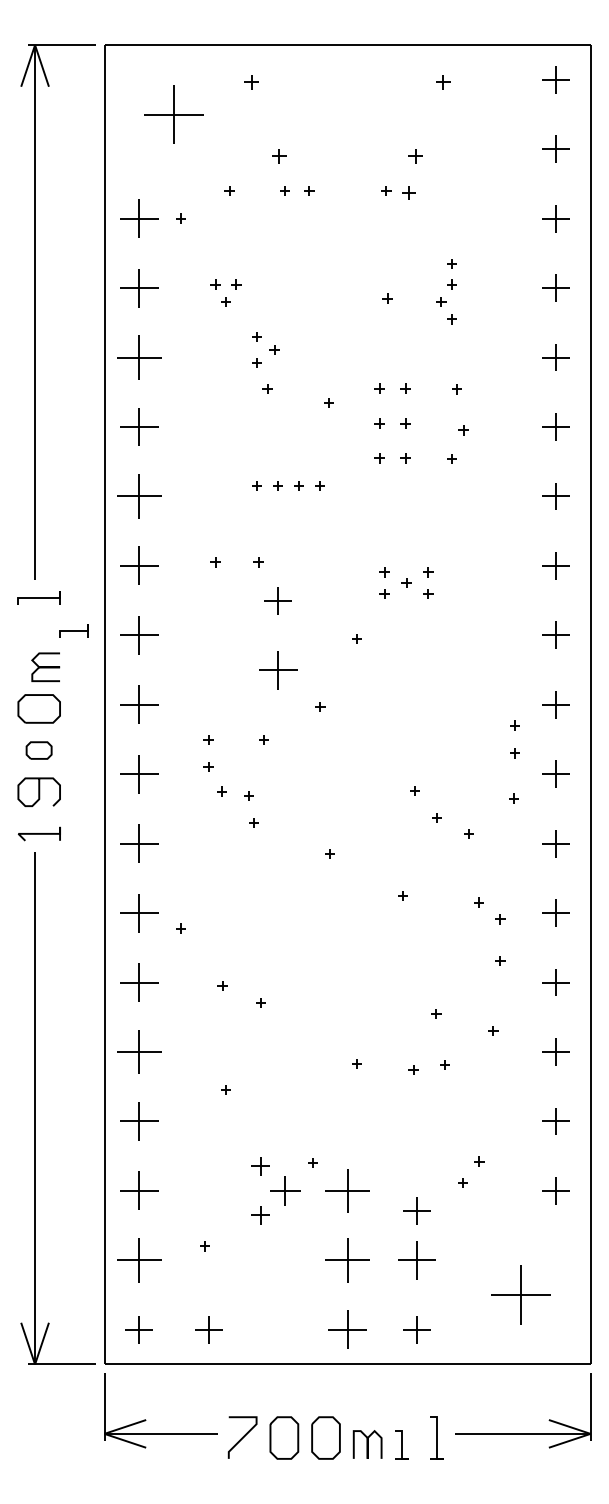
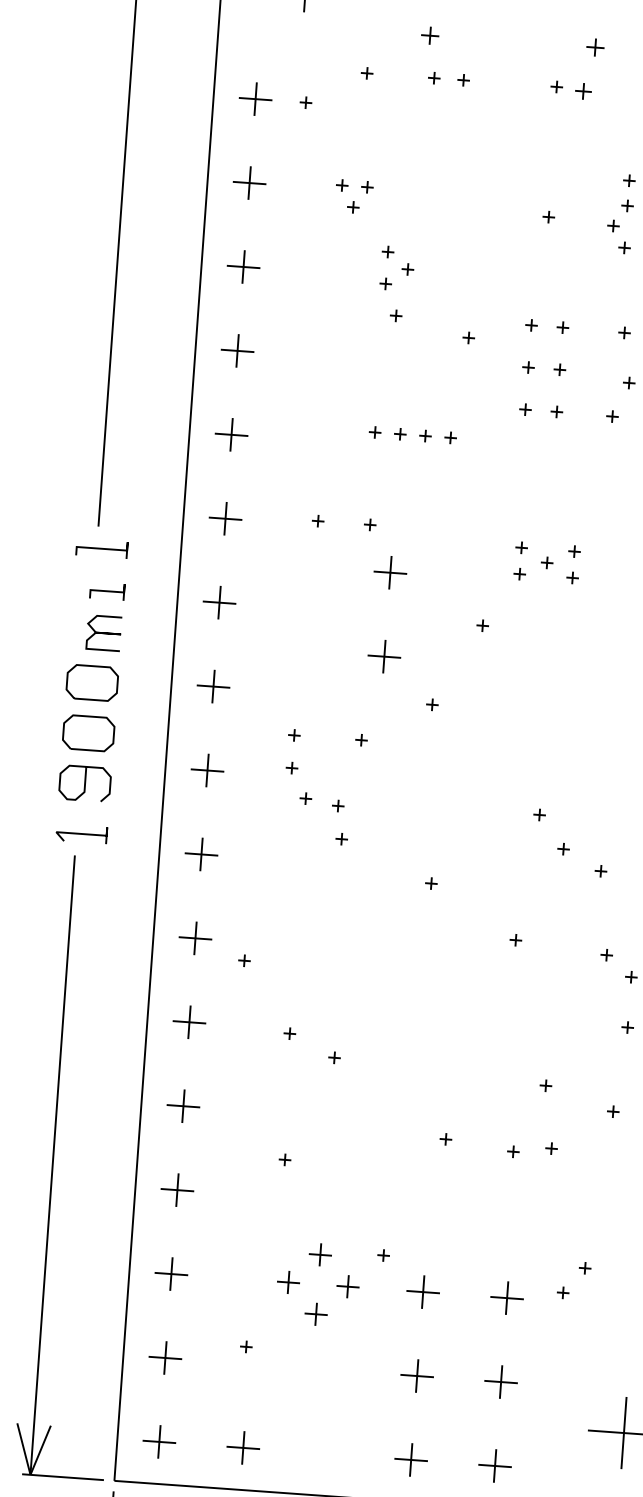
part: (138, 218) -> (254, 98), size x0.71
part: (138, 287) -> (248, 182), size x0.71
part: (138, 357) -> (242, 266), size x0.62
part: (138, 426) -> (236, 350), size x0.71
part: (138, 496) -> (230, 434), size x0.62
part: (138, 565) -> (224, 518), size x0.71
line: (73, 630) -> (106, 591), moved
part: (138, 634) -> (218, 601), size x0.71
part: (277, 669) -> (383, 655), size x0.71
part: (138, 704) -> (212, 686), size x0.71
part: (38, 750) -> (87, 733), size x1.67
part: (138, 773) -> (206, 769), size x0.71
part: (138, 843) -> (200, 854), size x0.71
part: (138, 912) -> (194, 937), size x0.71
part: (138, 982) -> (188, 1022), size x0.71
part: (138, 1051) -> (182, 1105), size x0.62
part: (138, 1121) -> (176, 1190), size x0.71
part: (138, 1190) -> (170, 1273), size x0.71
part: (236, 1190) -> (289, 1282), added
part: (285, 1190) -> (348, 1286), size x0.62
part: (347, 1190) -> (423, 1291), size x0.62
part: (416, 1210) -> (506, 1297), moved
part: (138, 1259) -> (164, 1356), size x0.62
part: (347, 1259) -> (417, 1375), size x0.62
part: (416, 1259) -> (500, 1381), size x0.71
part: (347, 1329) -> (411, 1459), size x0.71

